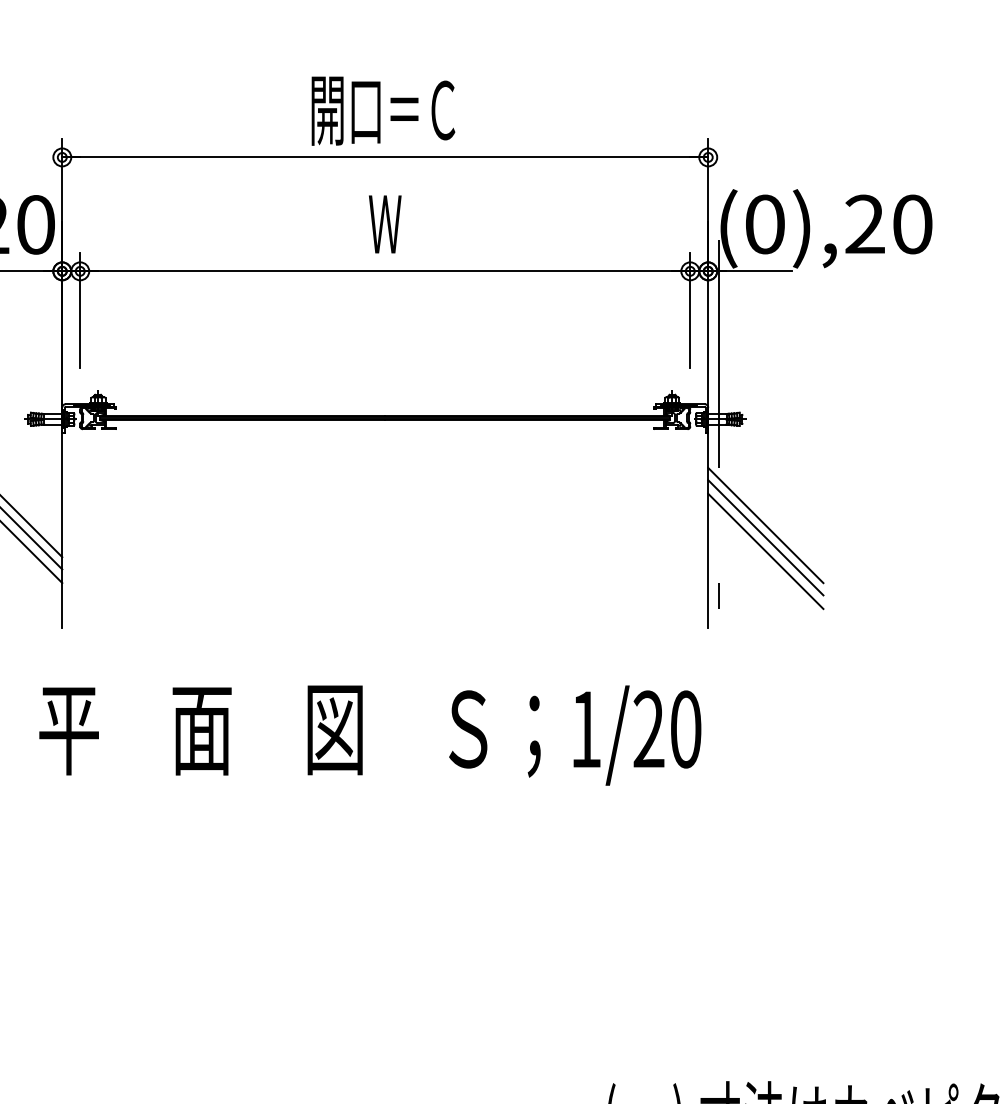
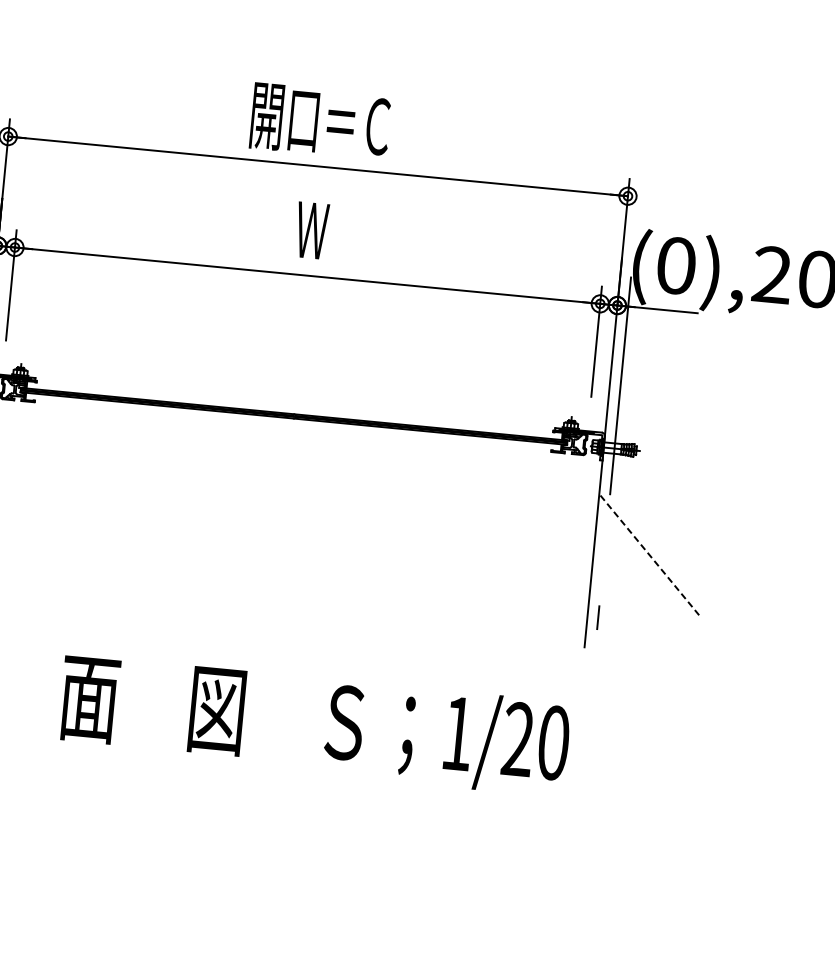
line: (765, 525) -> (648, 554), solid -> dashed
line: (765, 537) -> (647, 566), removed
line: (765, 551) -> (646, 579), removed

